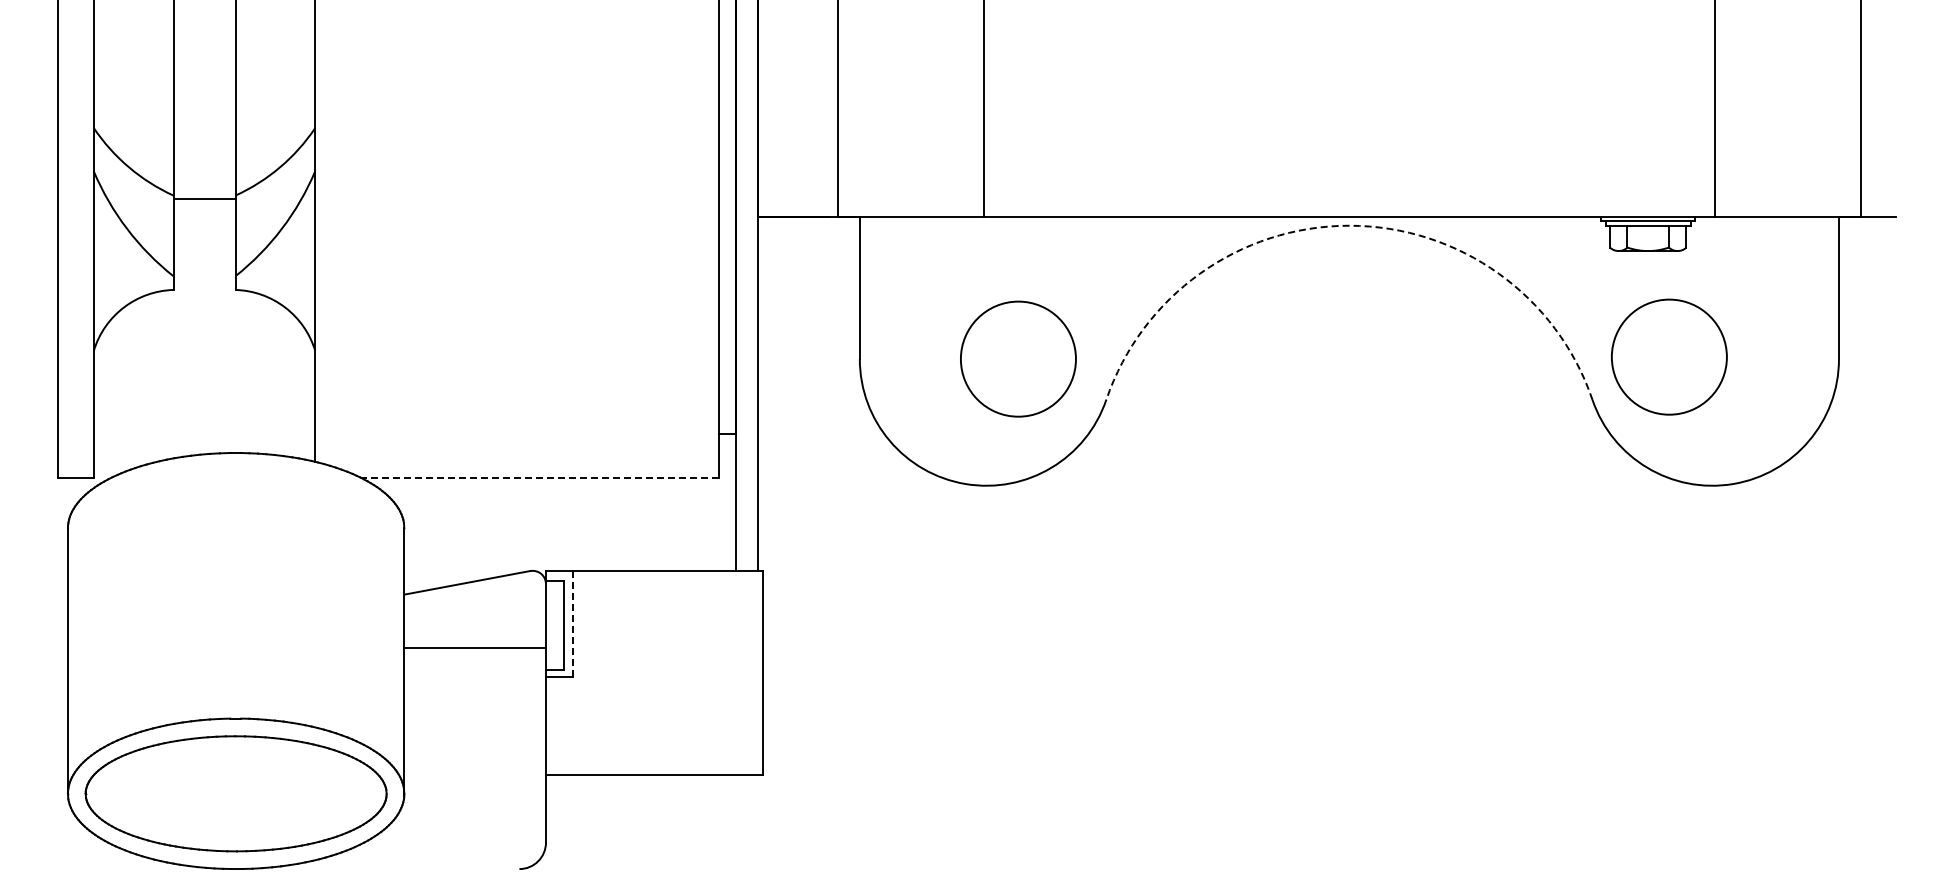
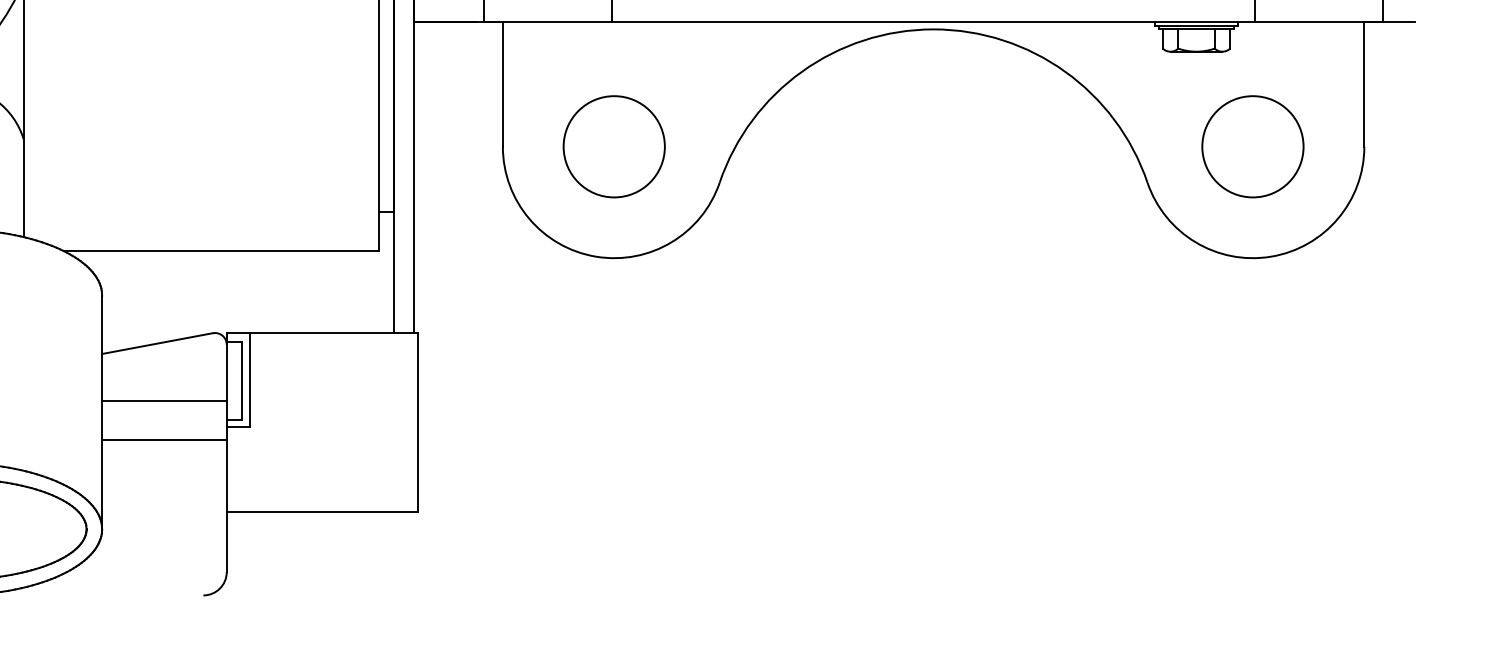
arc: (1349, 225) -> (933, 29), dashed -> solid
circle: (1669, 356) -> (1253, 146), moved
circle: (1018, 358) -> (614, 146), moved
line: (540, 478) -> (221, 251), dashed -> solid
line: (572, 623) -> (250, 379), dashed -> solid
line: (475, 692) -> (164, 440), added

